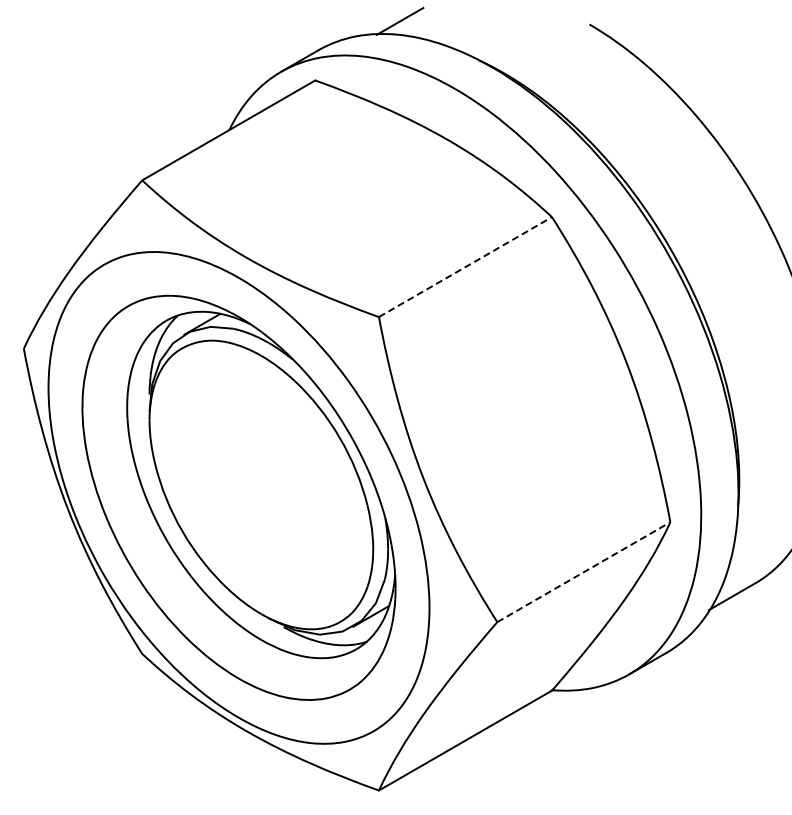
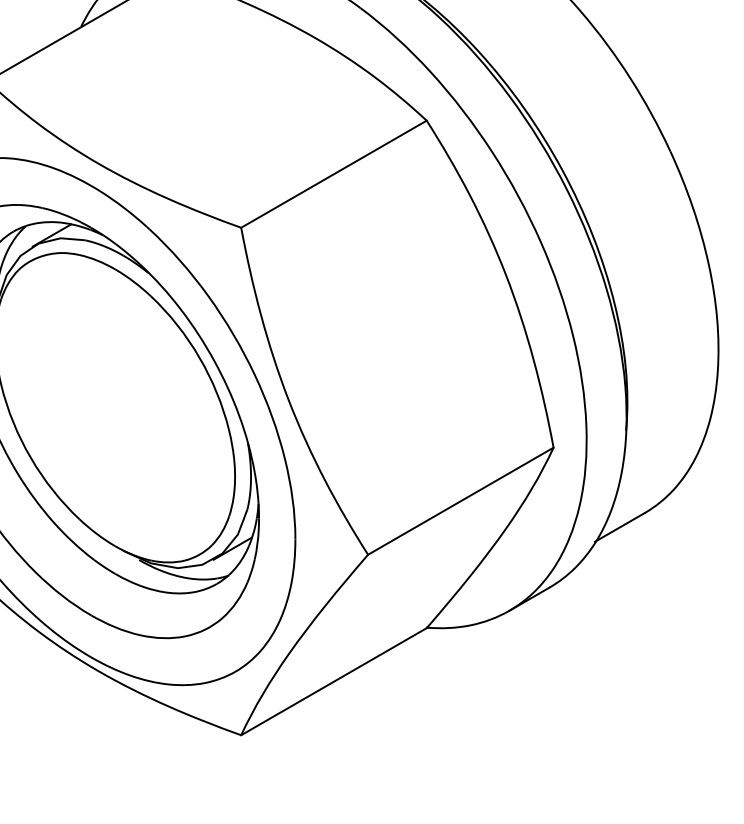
line: (465, 267) -> (333, 174), dashed -> solid
line: (583, 572) -> (460, 501), dashed -> solid

